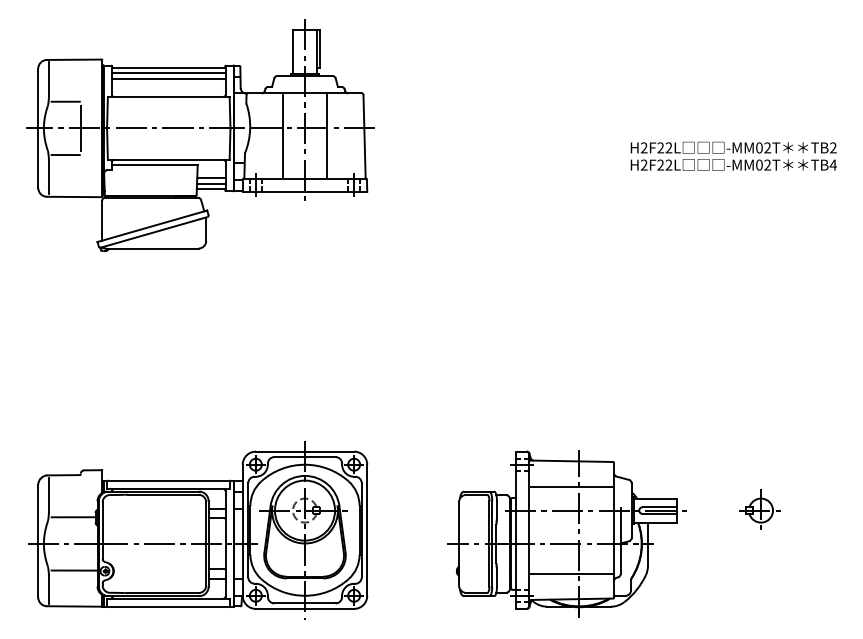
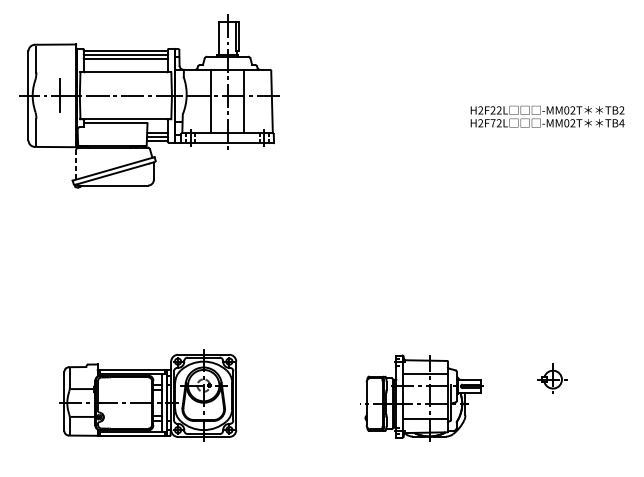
line: (65, 101) -> (48, 75), removed
line: (65, 154) -> (48, 115), removed
text: (660, 164) -> (492, 122), H2F22L -> H2F72L
line: (102, 220) -> (76, 164), solid -> dashed
part: (759, 509) -> (551, 378), moved
part: (198, 530) -> (148, 395), size x0.7
part: (566, 533) -> (422, 398), size x0.7

